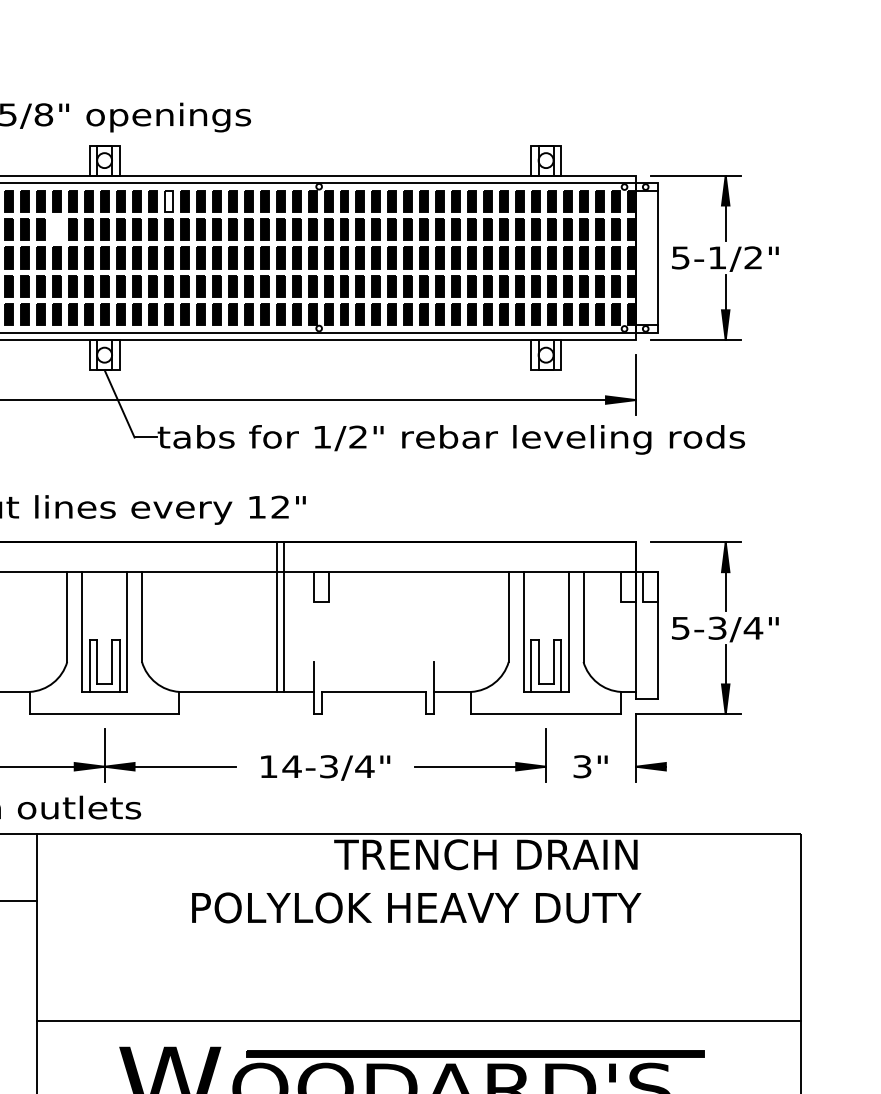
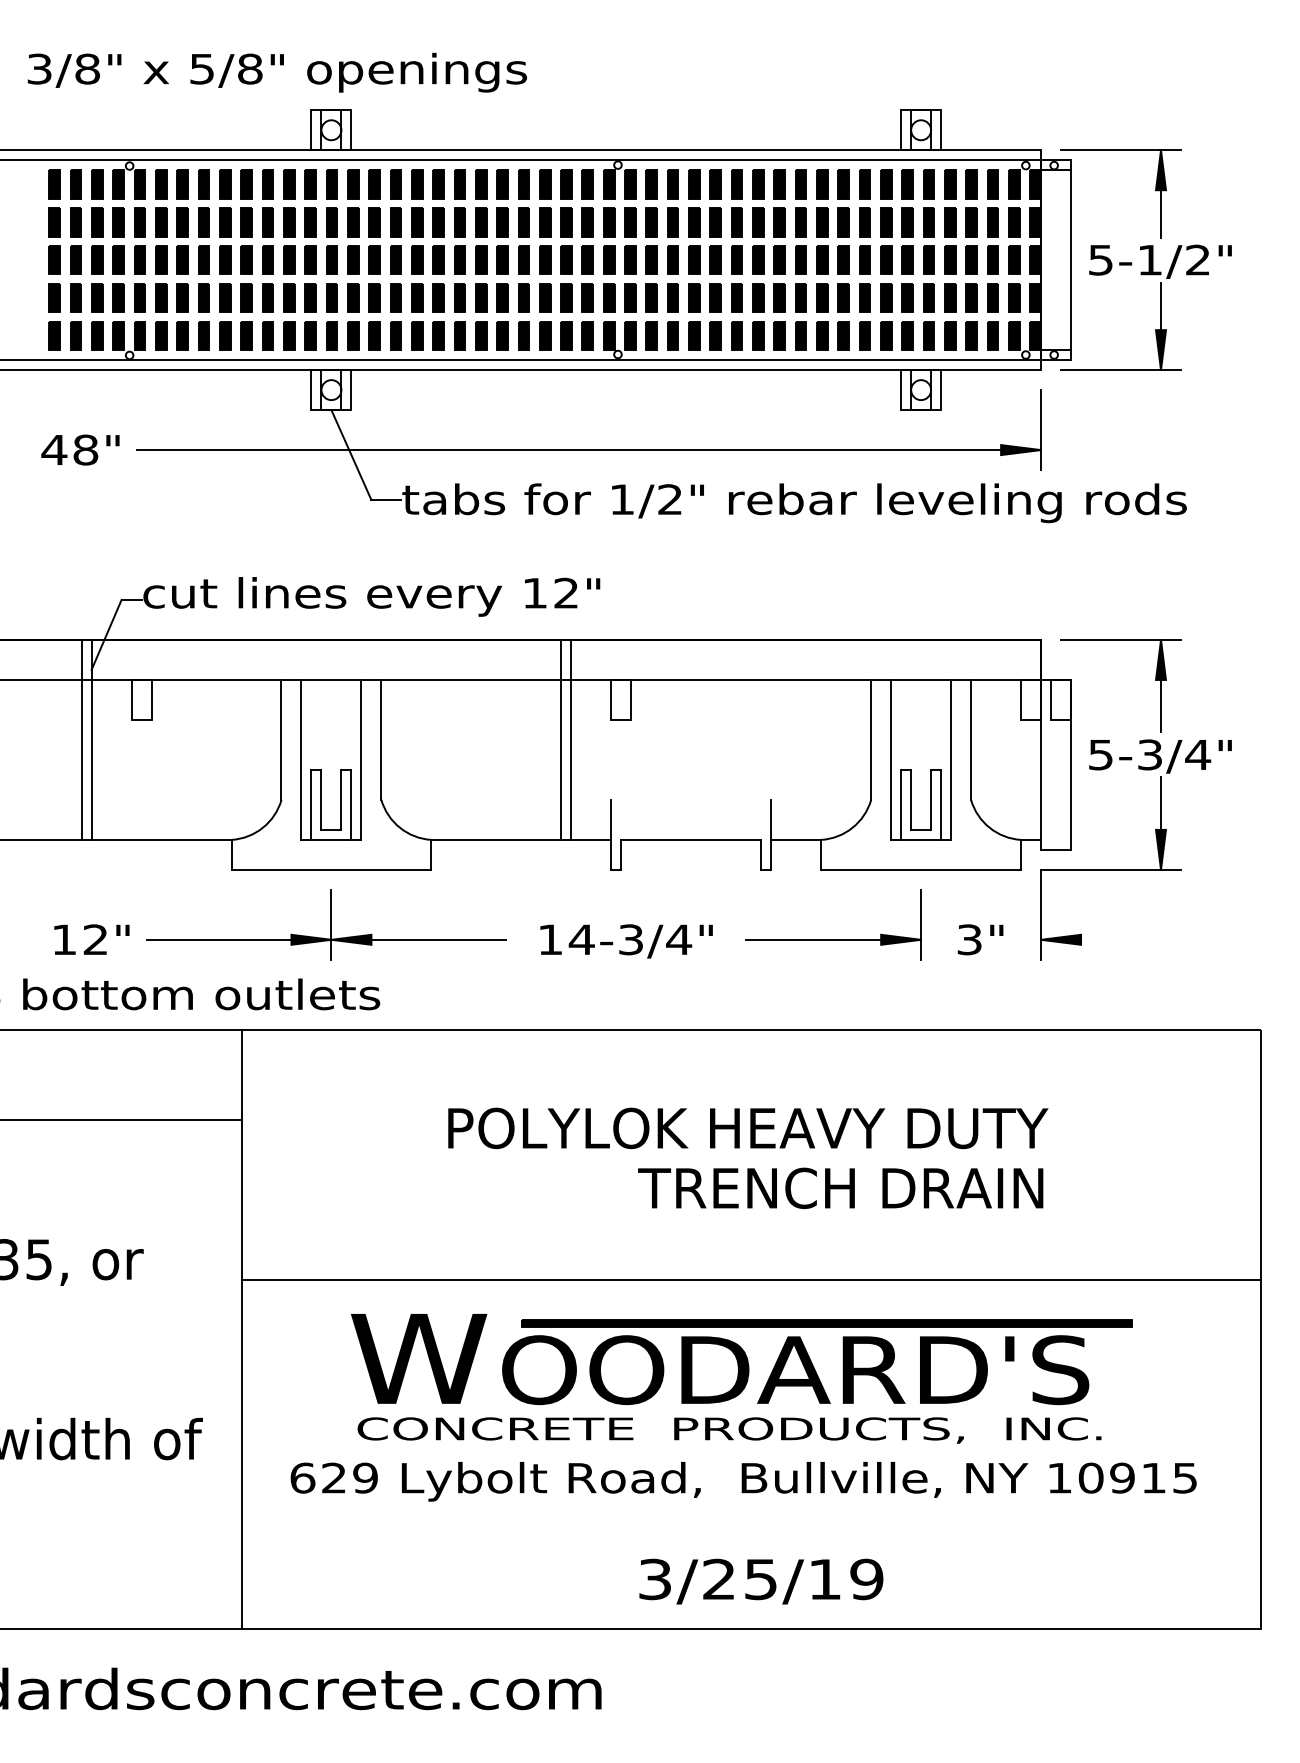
fill: (168, 201) -> (416, 184), added
part: (56, 229) -> (267, 222), added
text: (485, 854) -> (840, 1188), moved

